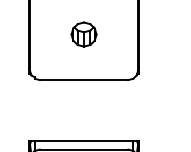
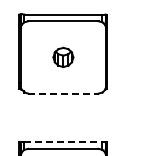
line: (84, 79) -> (63, 93), solid -> dashed
line: (84, 141) -> (63, 142), solid -> dashed

